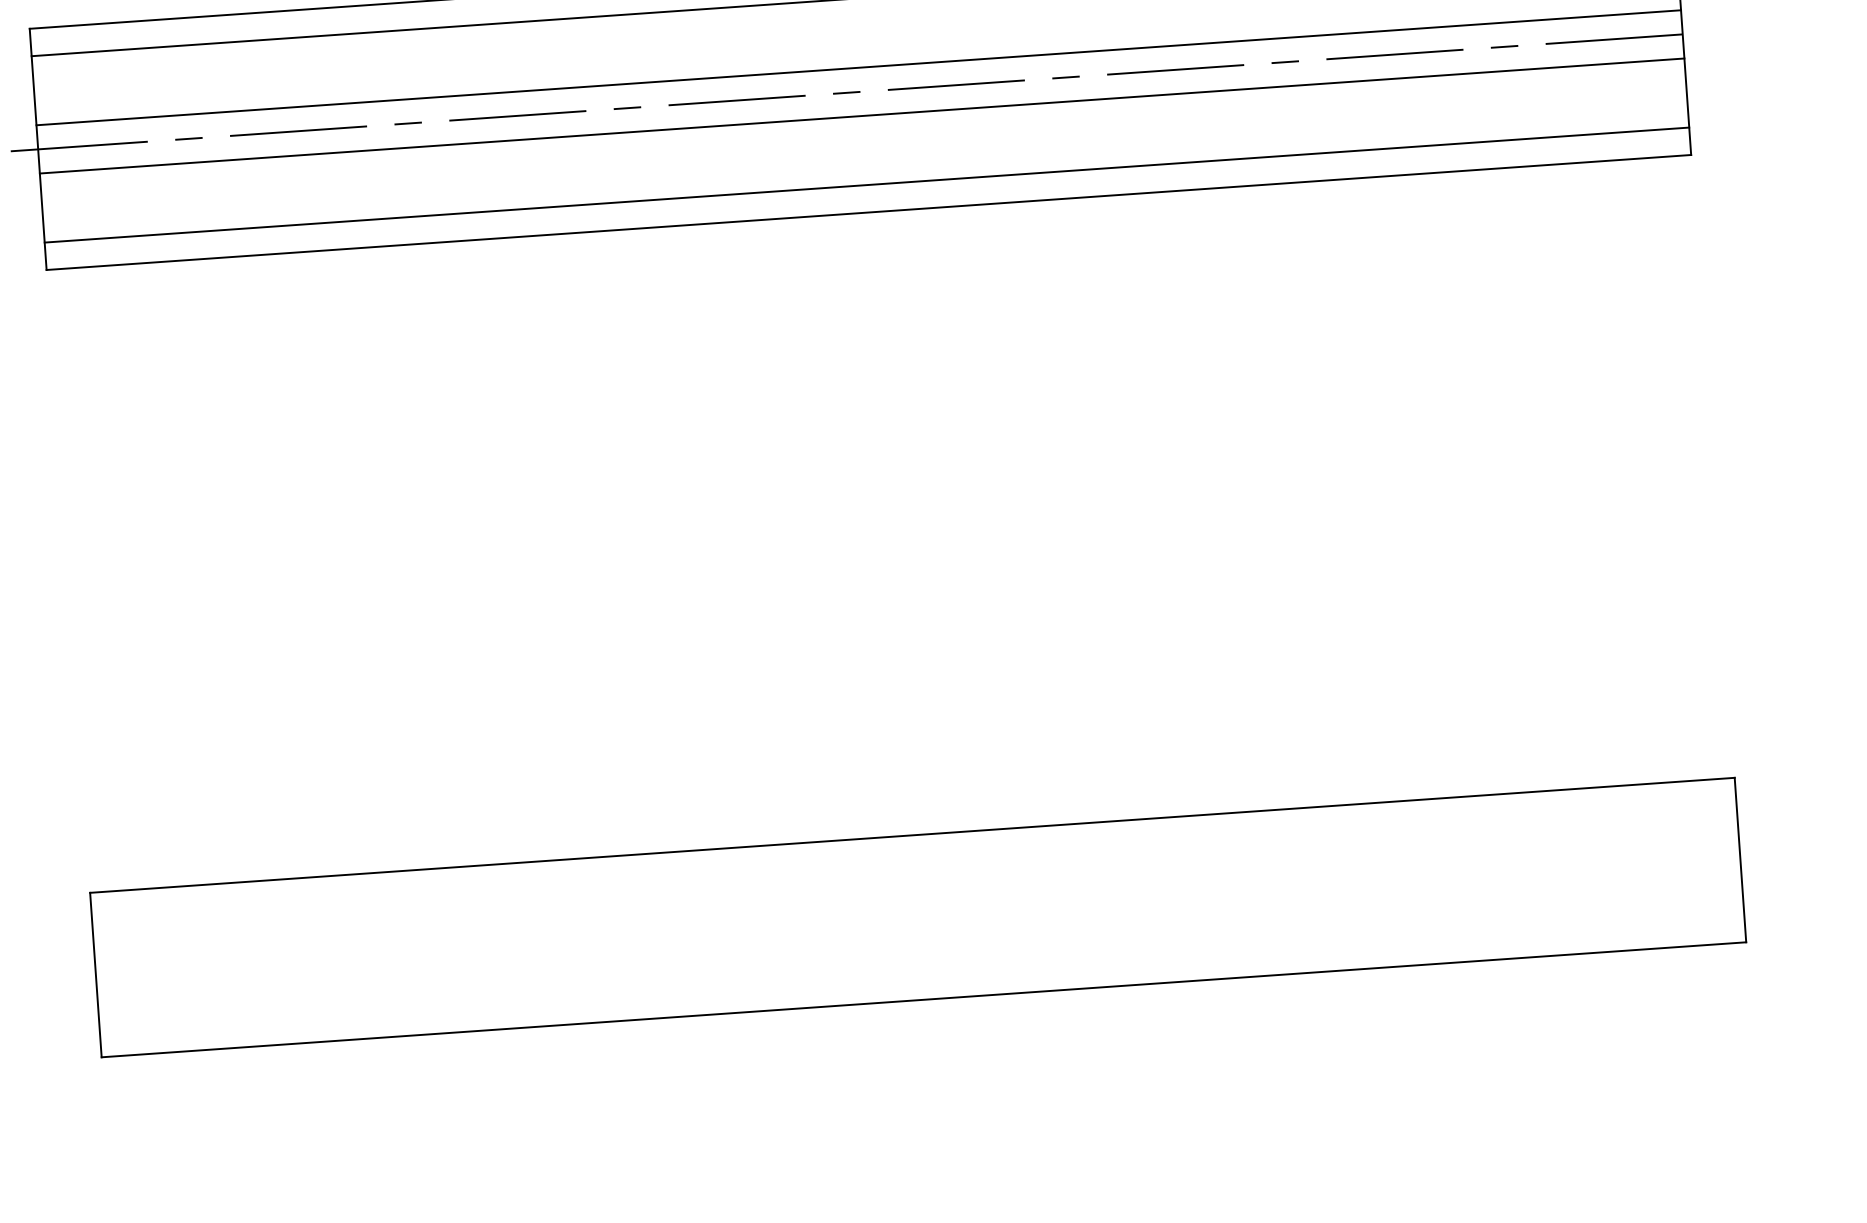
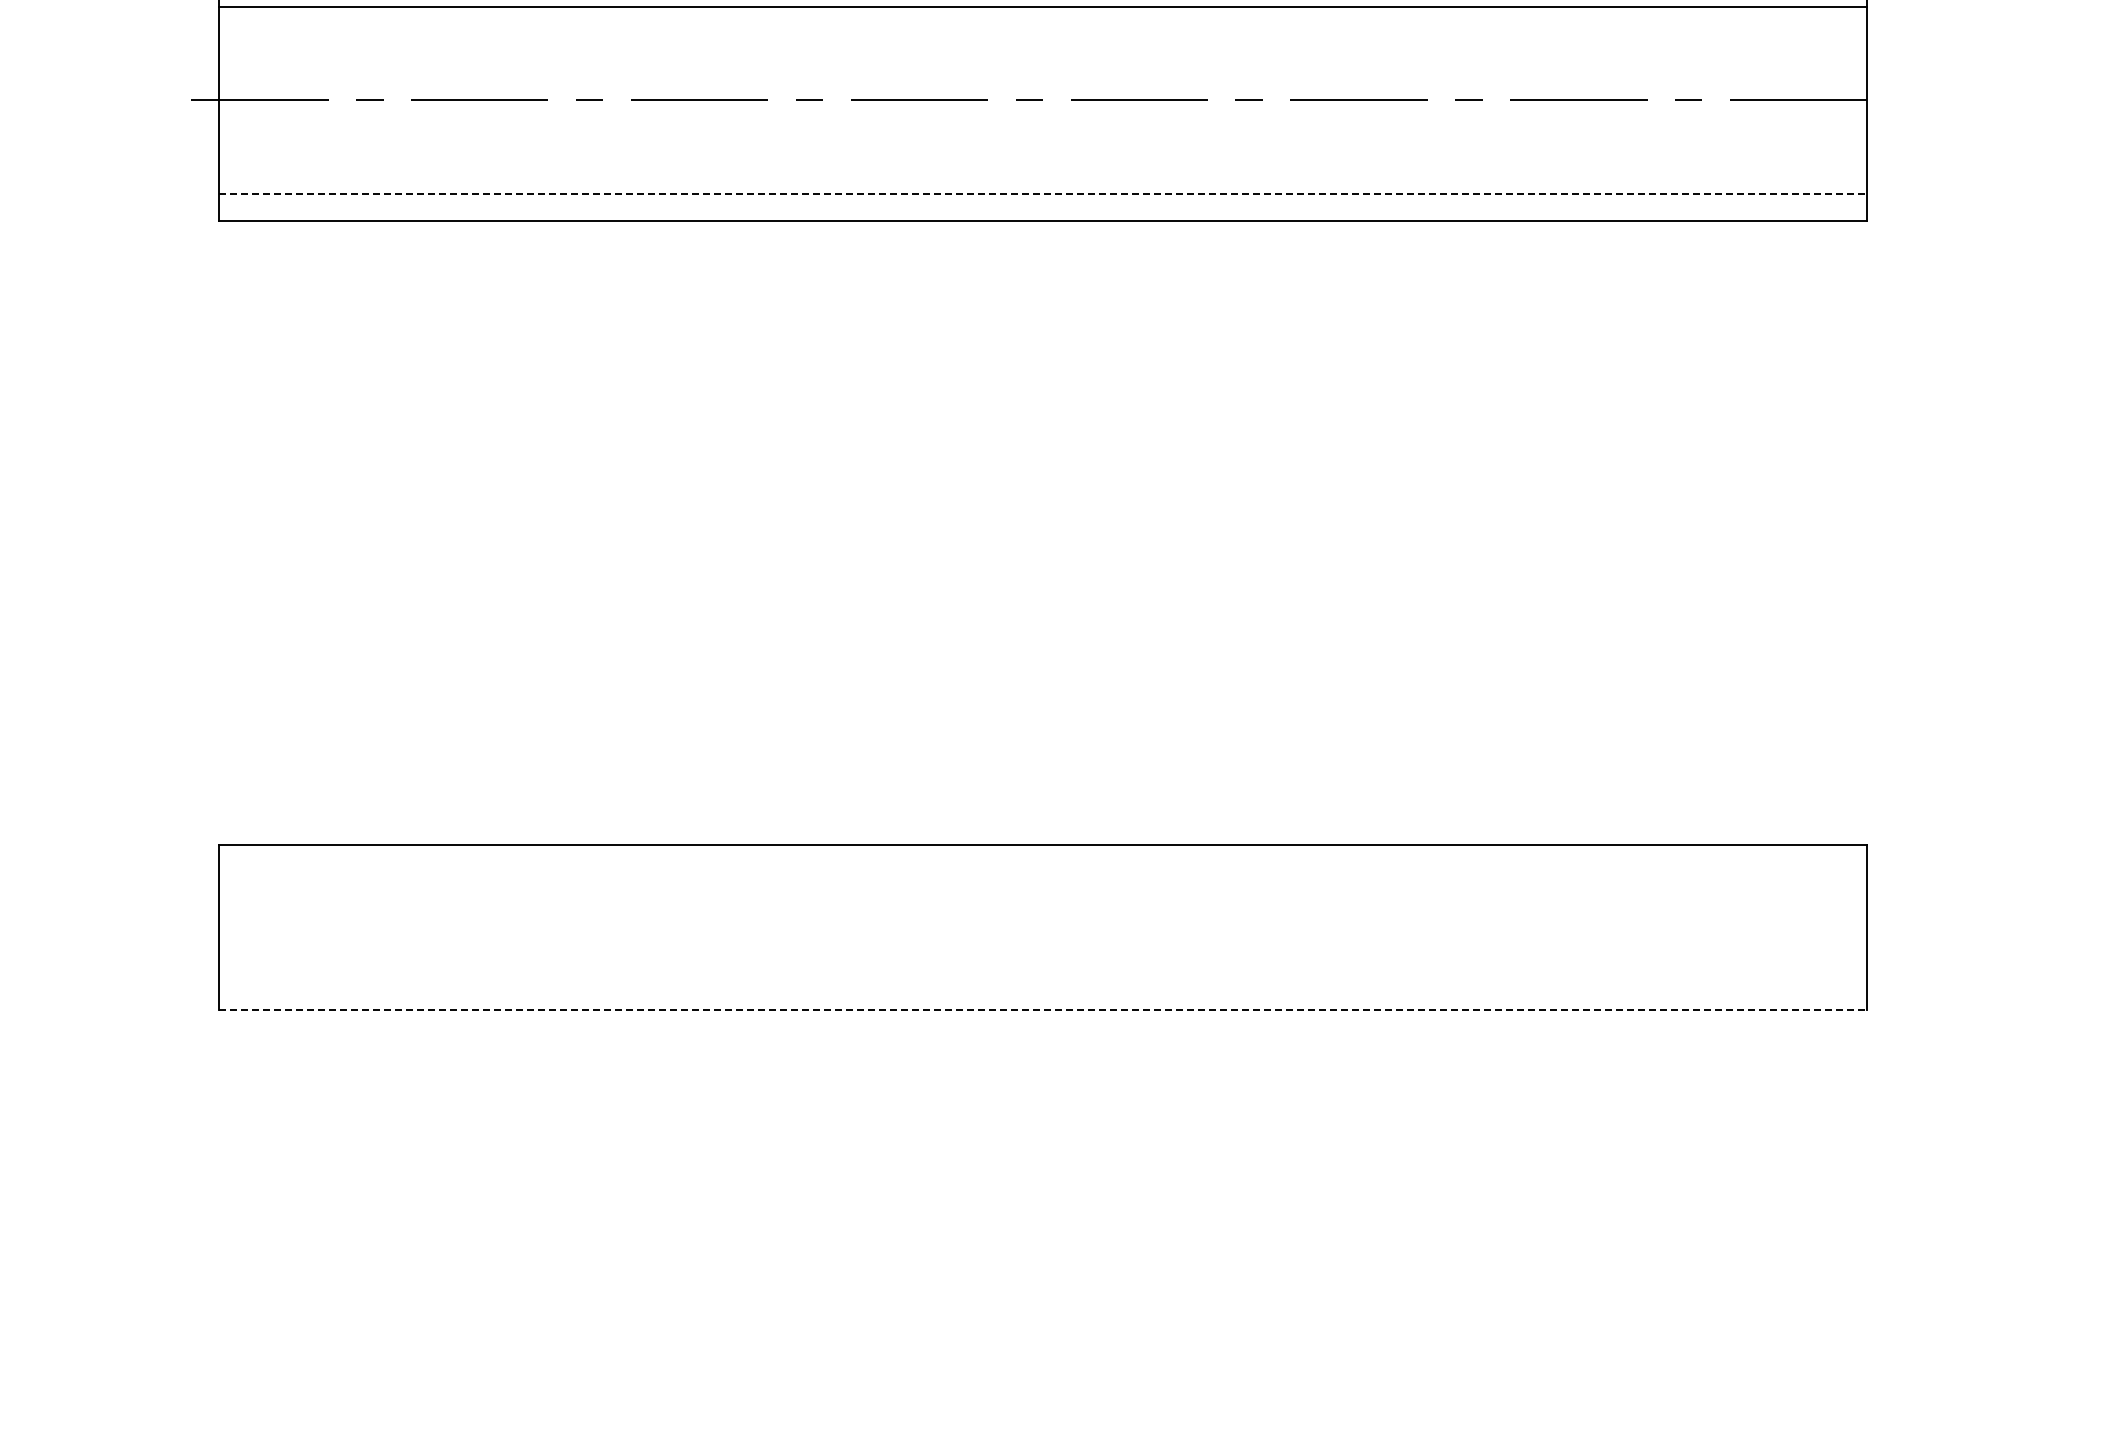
line: (858, 68) -> (1042, 76), removed
line: (861, 116) -> (1042, 124), removed
line: (867, 184) -> (1043, 193), solid -> dashed
line: (924, 999) -> (1043, 1010), solid -> dashed

